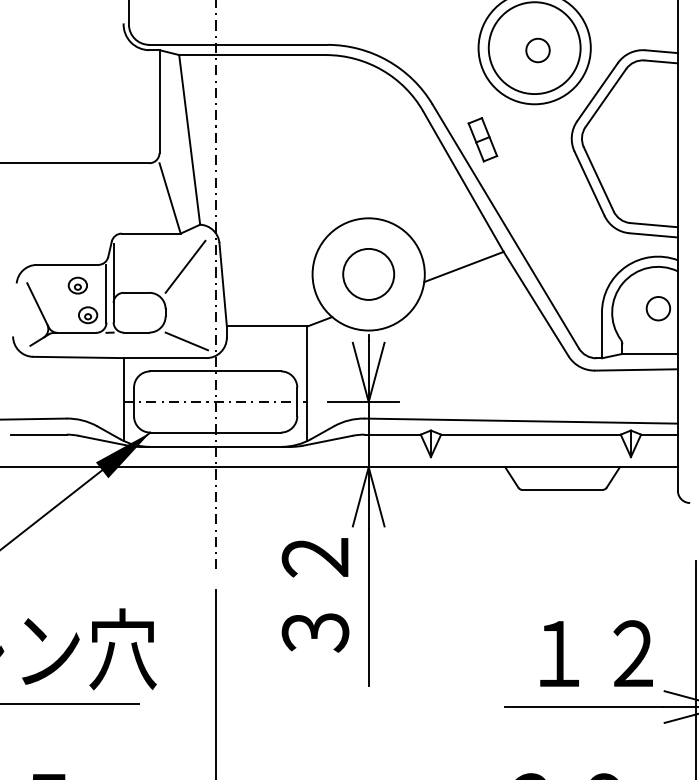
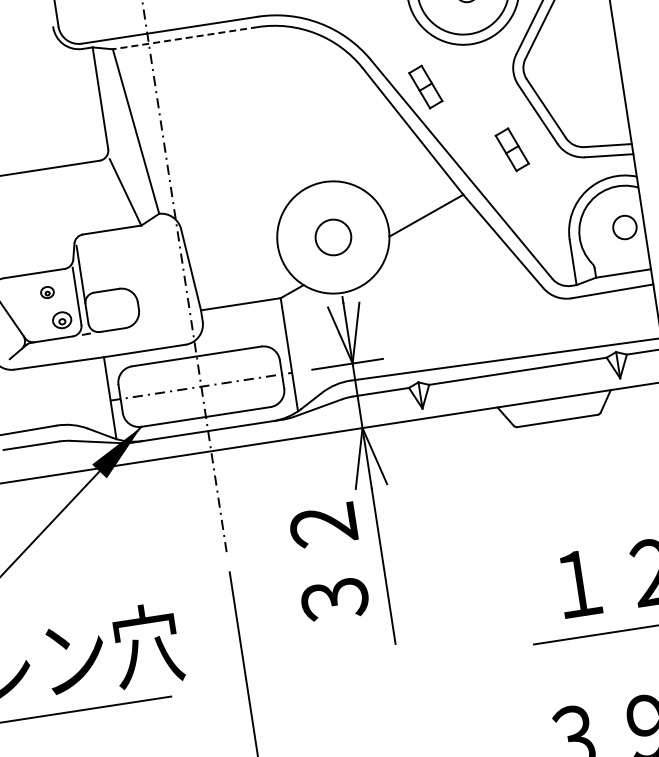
line: (252, 55) -> (185, 38), solid -> dashed
part: (558, 214) -> (511, 149), added
line: (185, 266) -> (151, 257), removed
circle: (368, 274) -> (333, 237), size x0.7
part: (77, 285) -> (47, 292), size x0.7
line: (186, 341) -> (163, 331), removed

